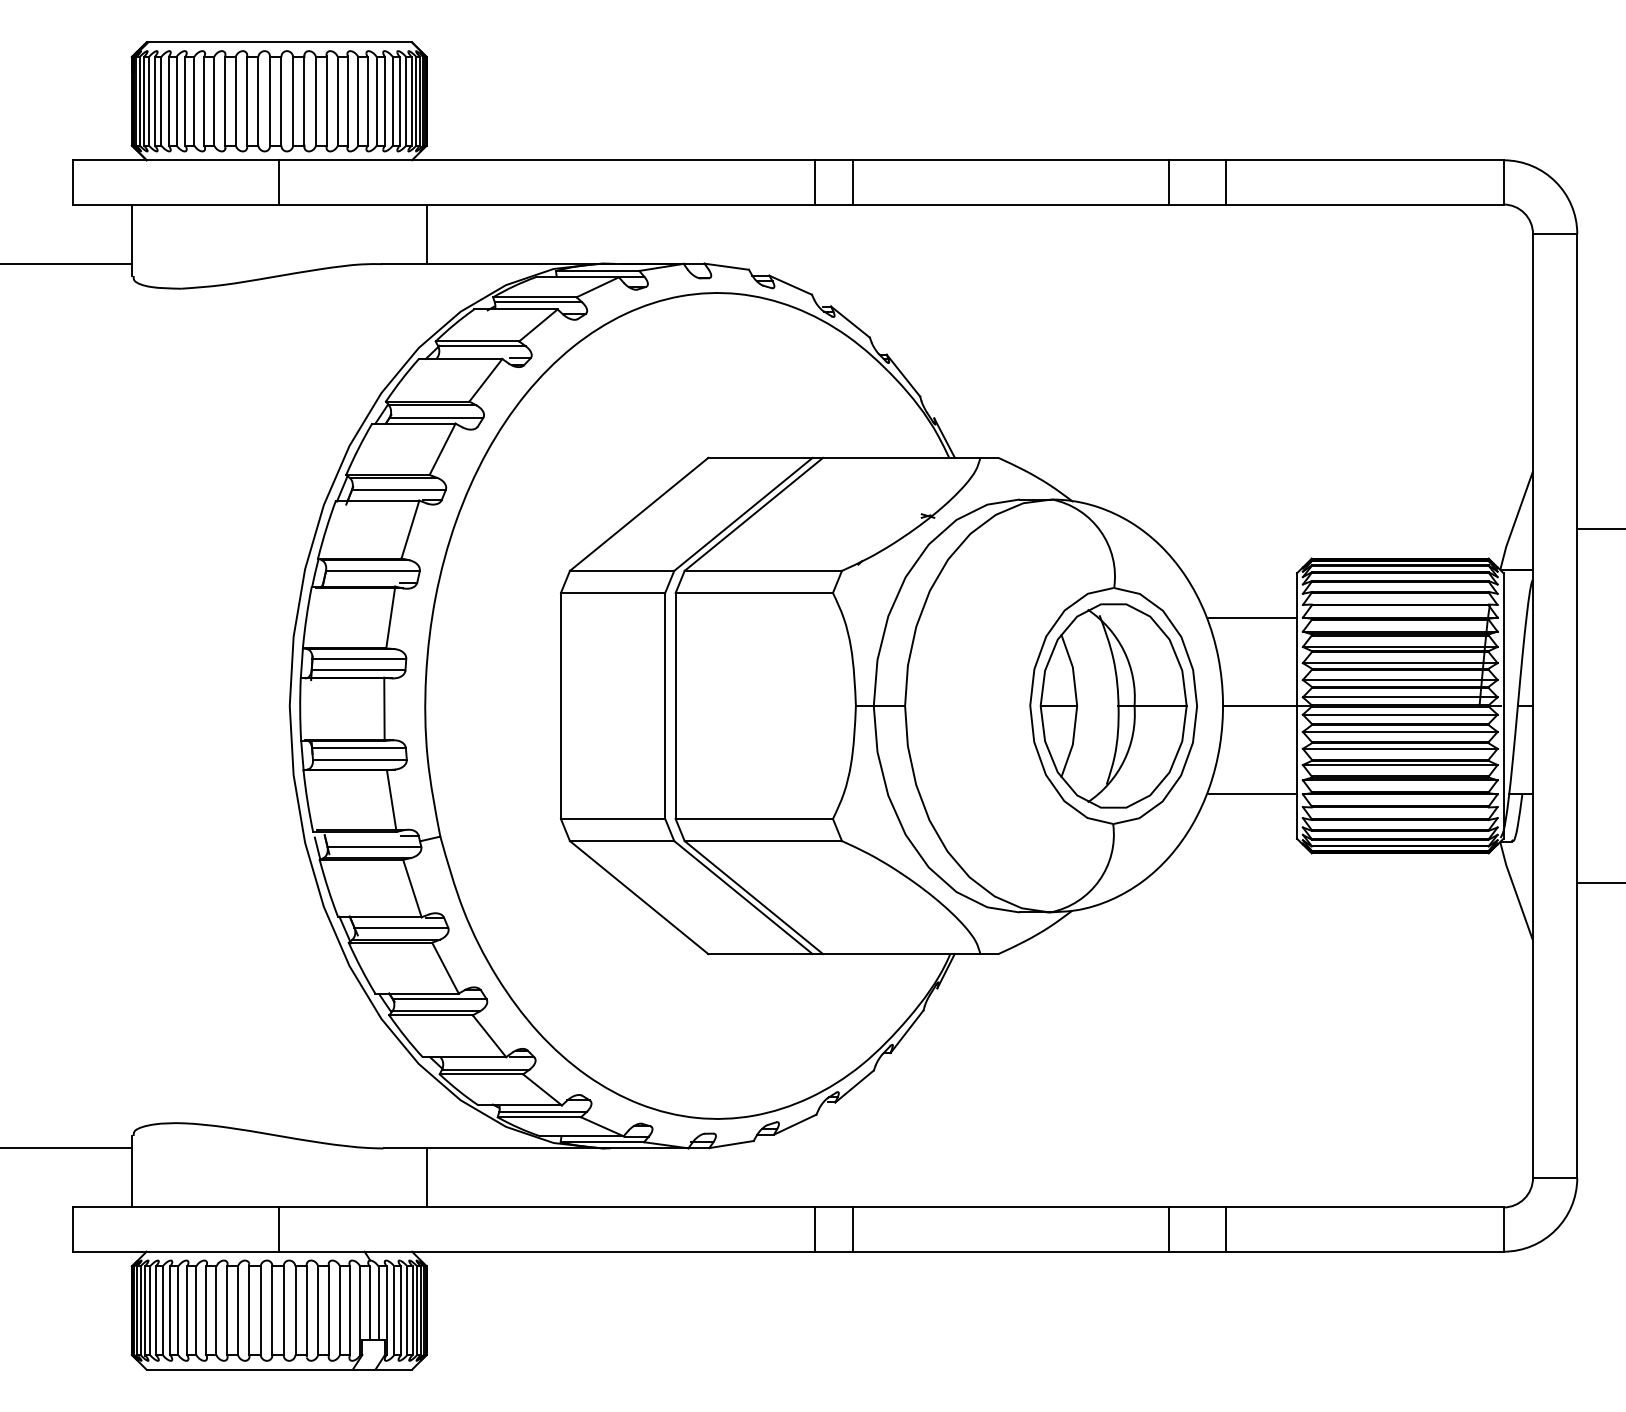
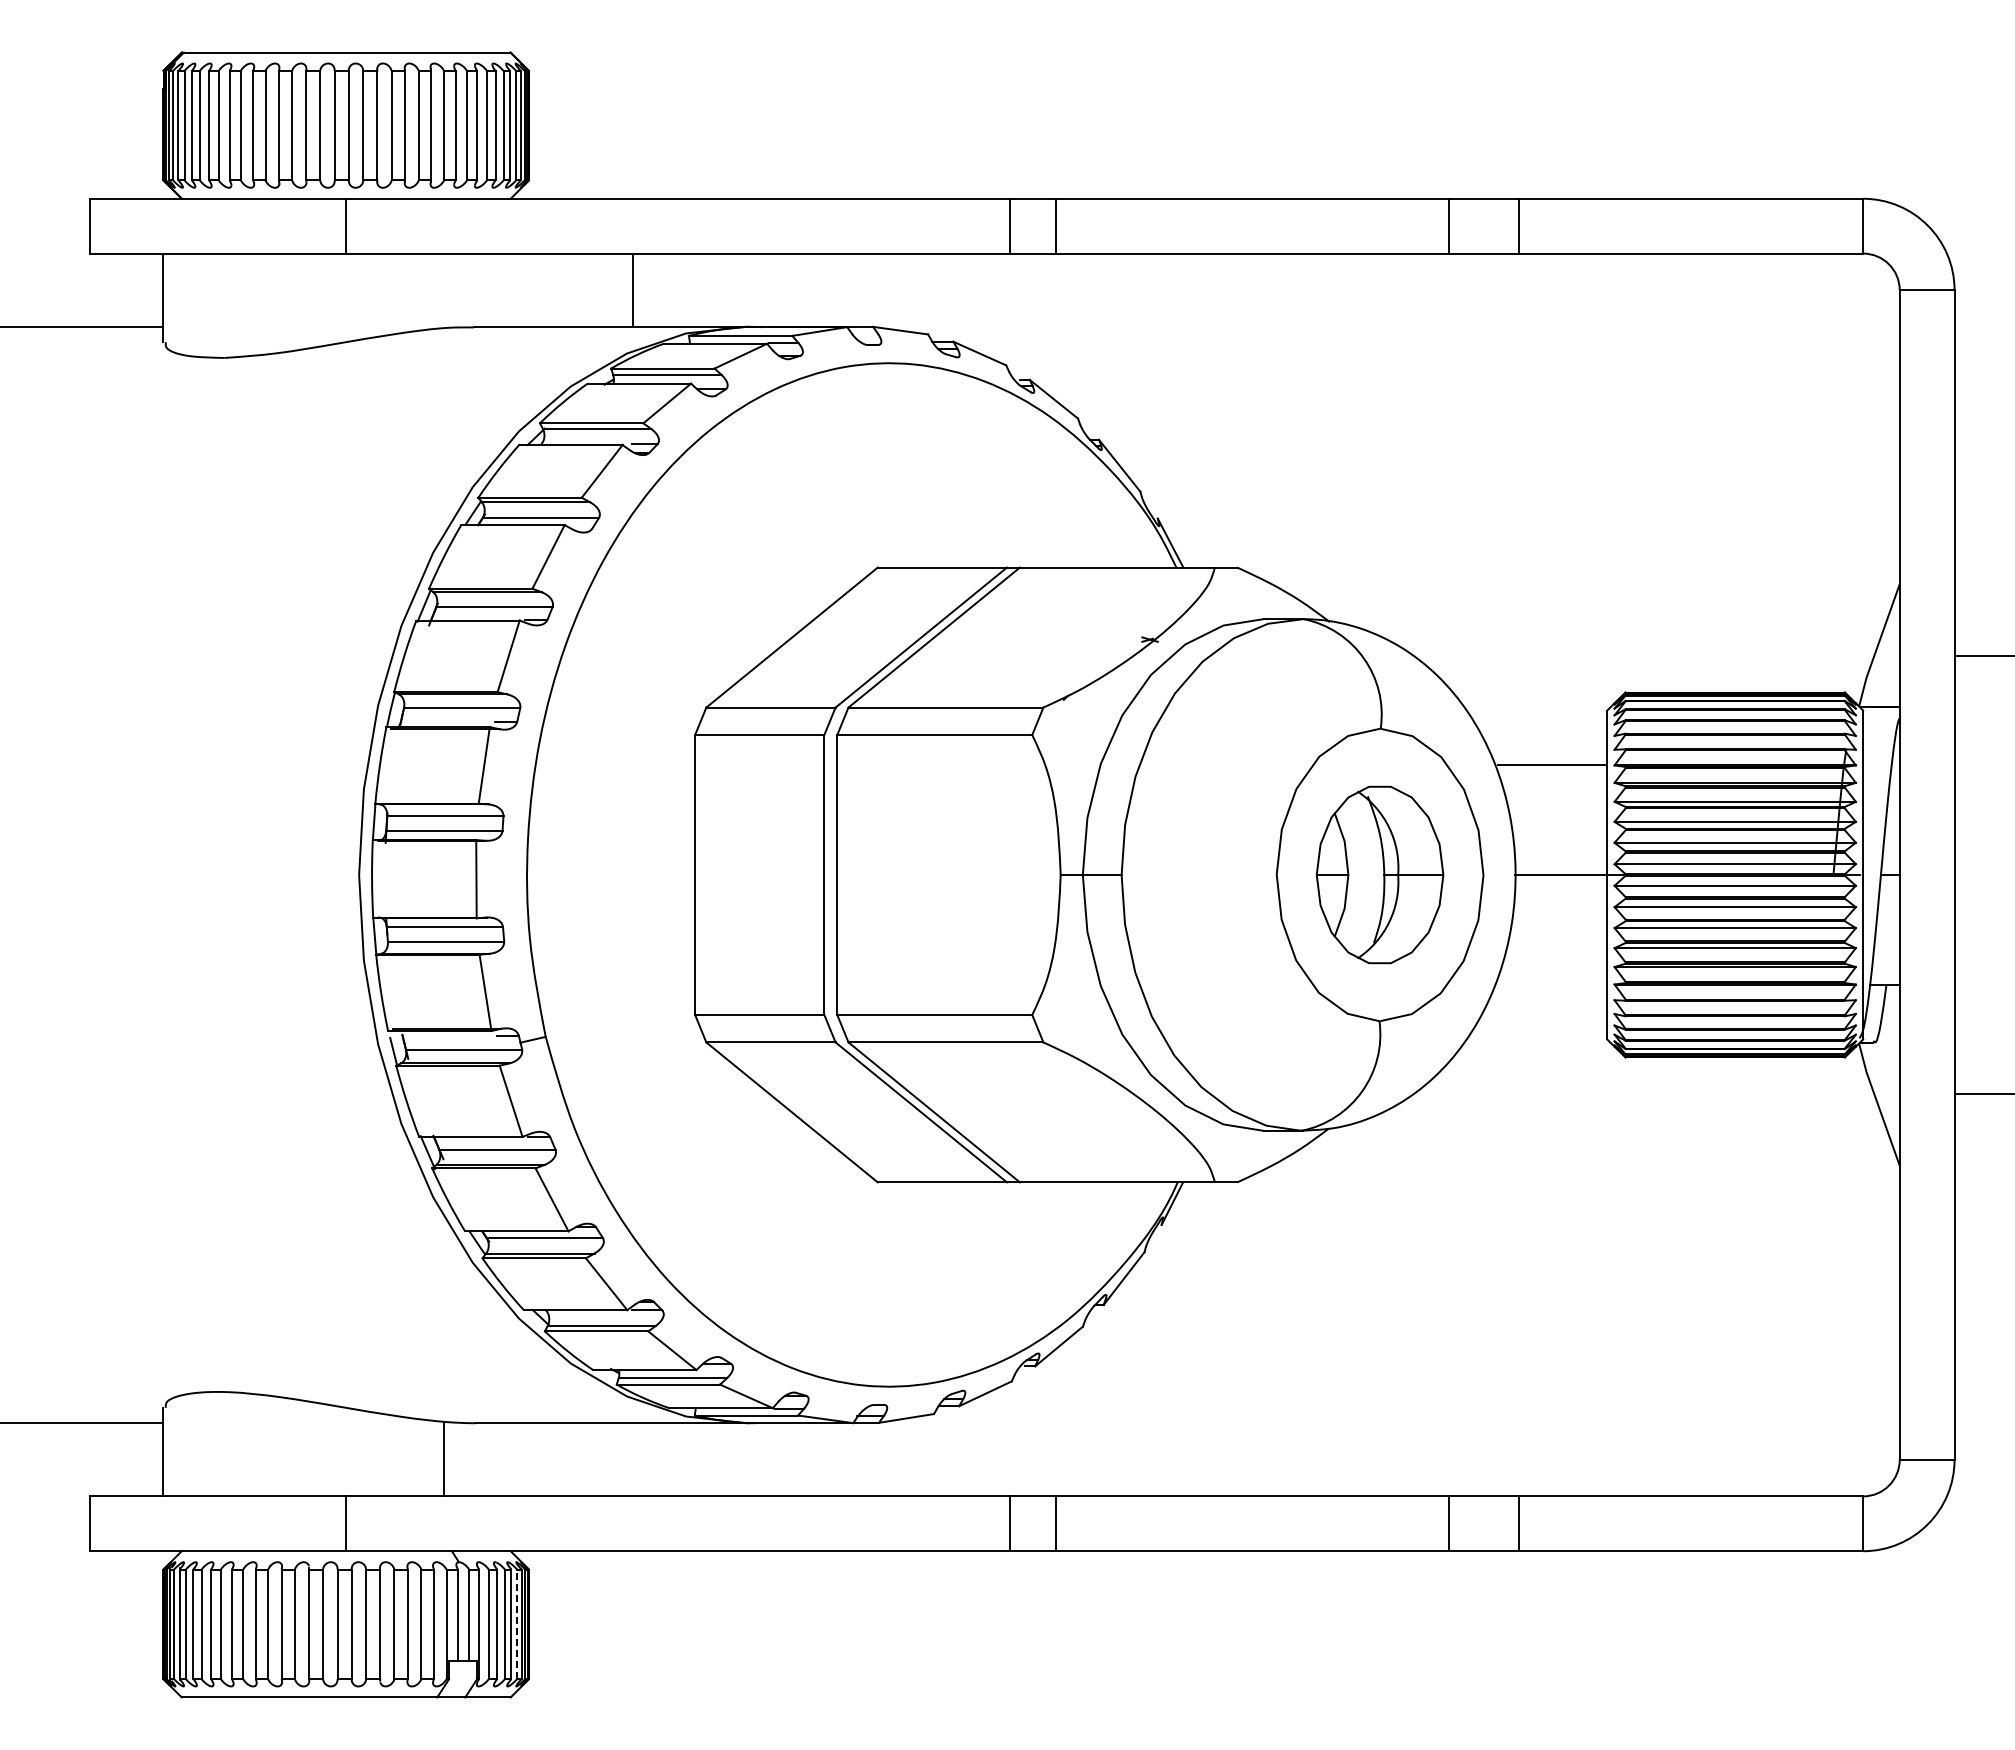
line: (426, 233) -> (632, 289), moved
part: (1113, 705) -> (1379, 874), size x0.7
line: (1252, 794) -> (1552, 984), removed
line: (426, 1177) -> (443, 1459), moved
line: (417, 1310) -> (517, 1624), solid -> dashed

